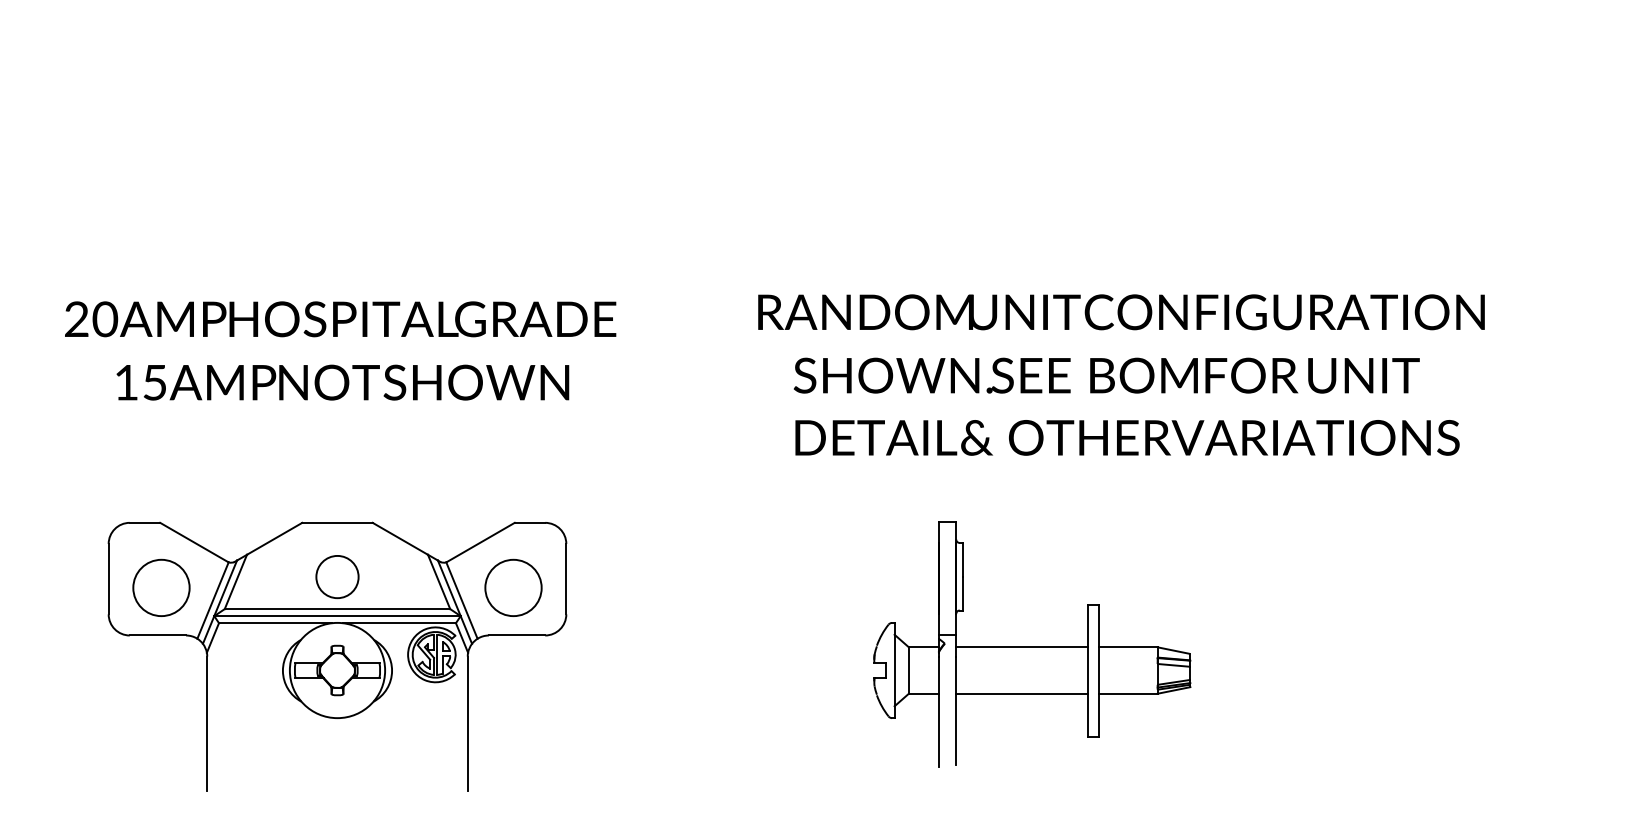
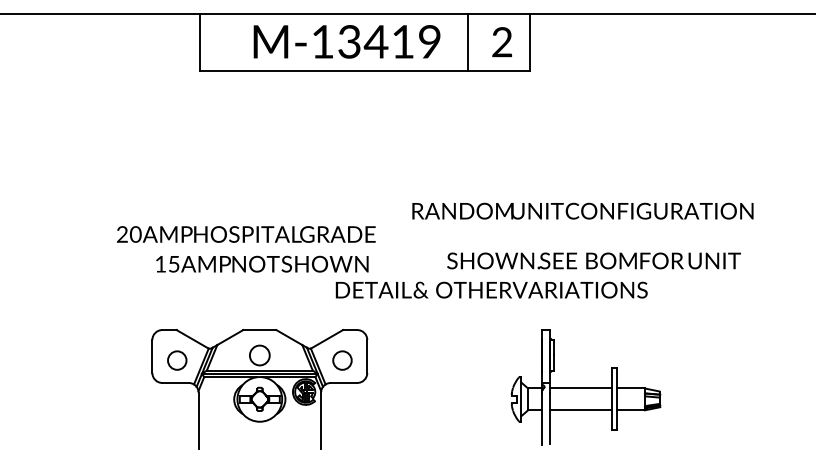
text: (1120, 310) -> (582, 210), moved
text: (341, 319) -> (246, 234), moved
text: (1105, 374) -> (593, 260), moved
text: (1126, 436) -> (491, 289), moved
circle: (162, 587) -> (177, 360), size x0.7
circle: (513, 587) -> (342, 360), size x0.7

